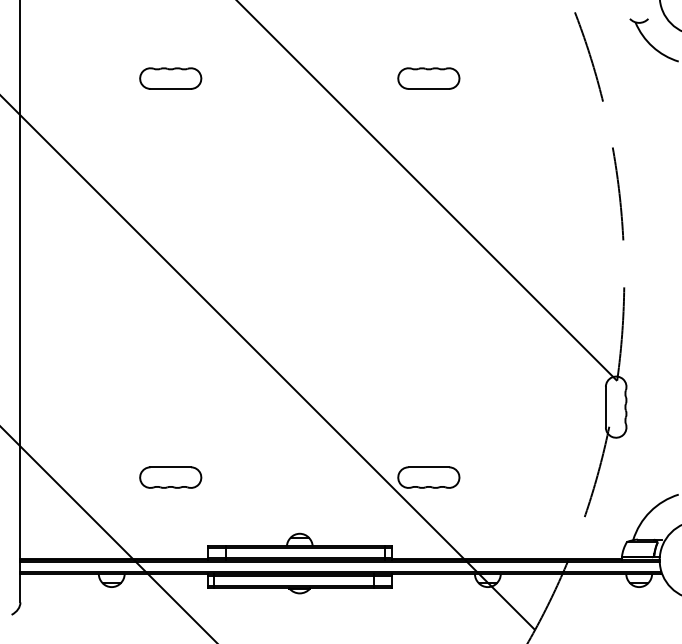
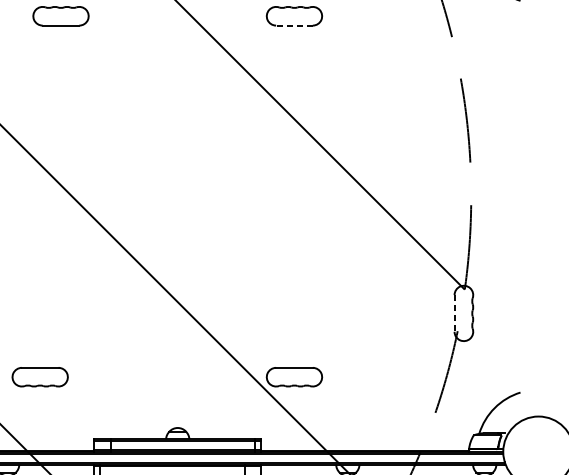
line: (428, 88) -> (294, 25), solid -> dashed
line: (605, 407) -> (454, 313), solid -> dashed
part: (170, 477) -> (39, 377), moved

